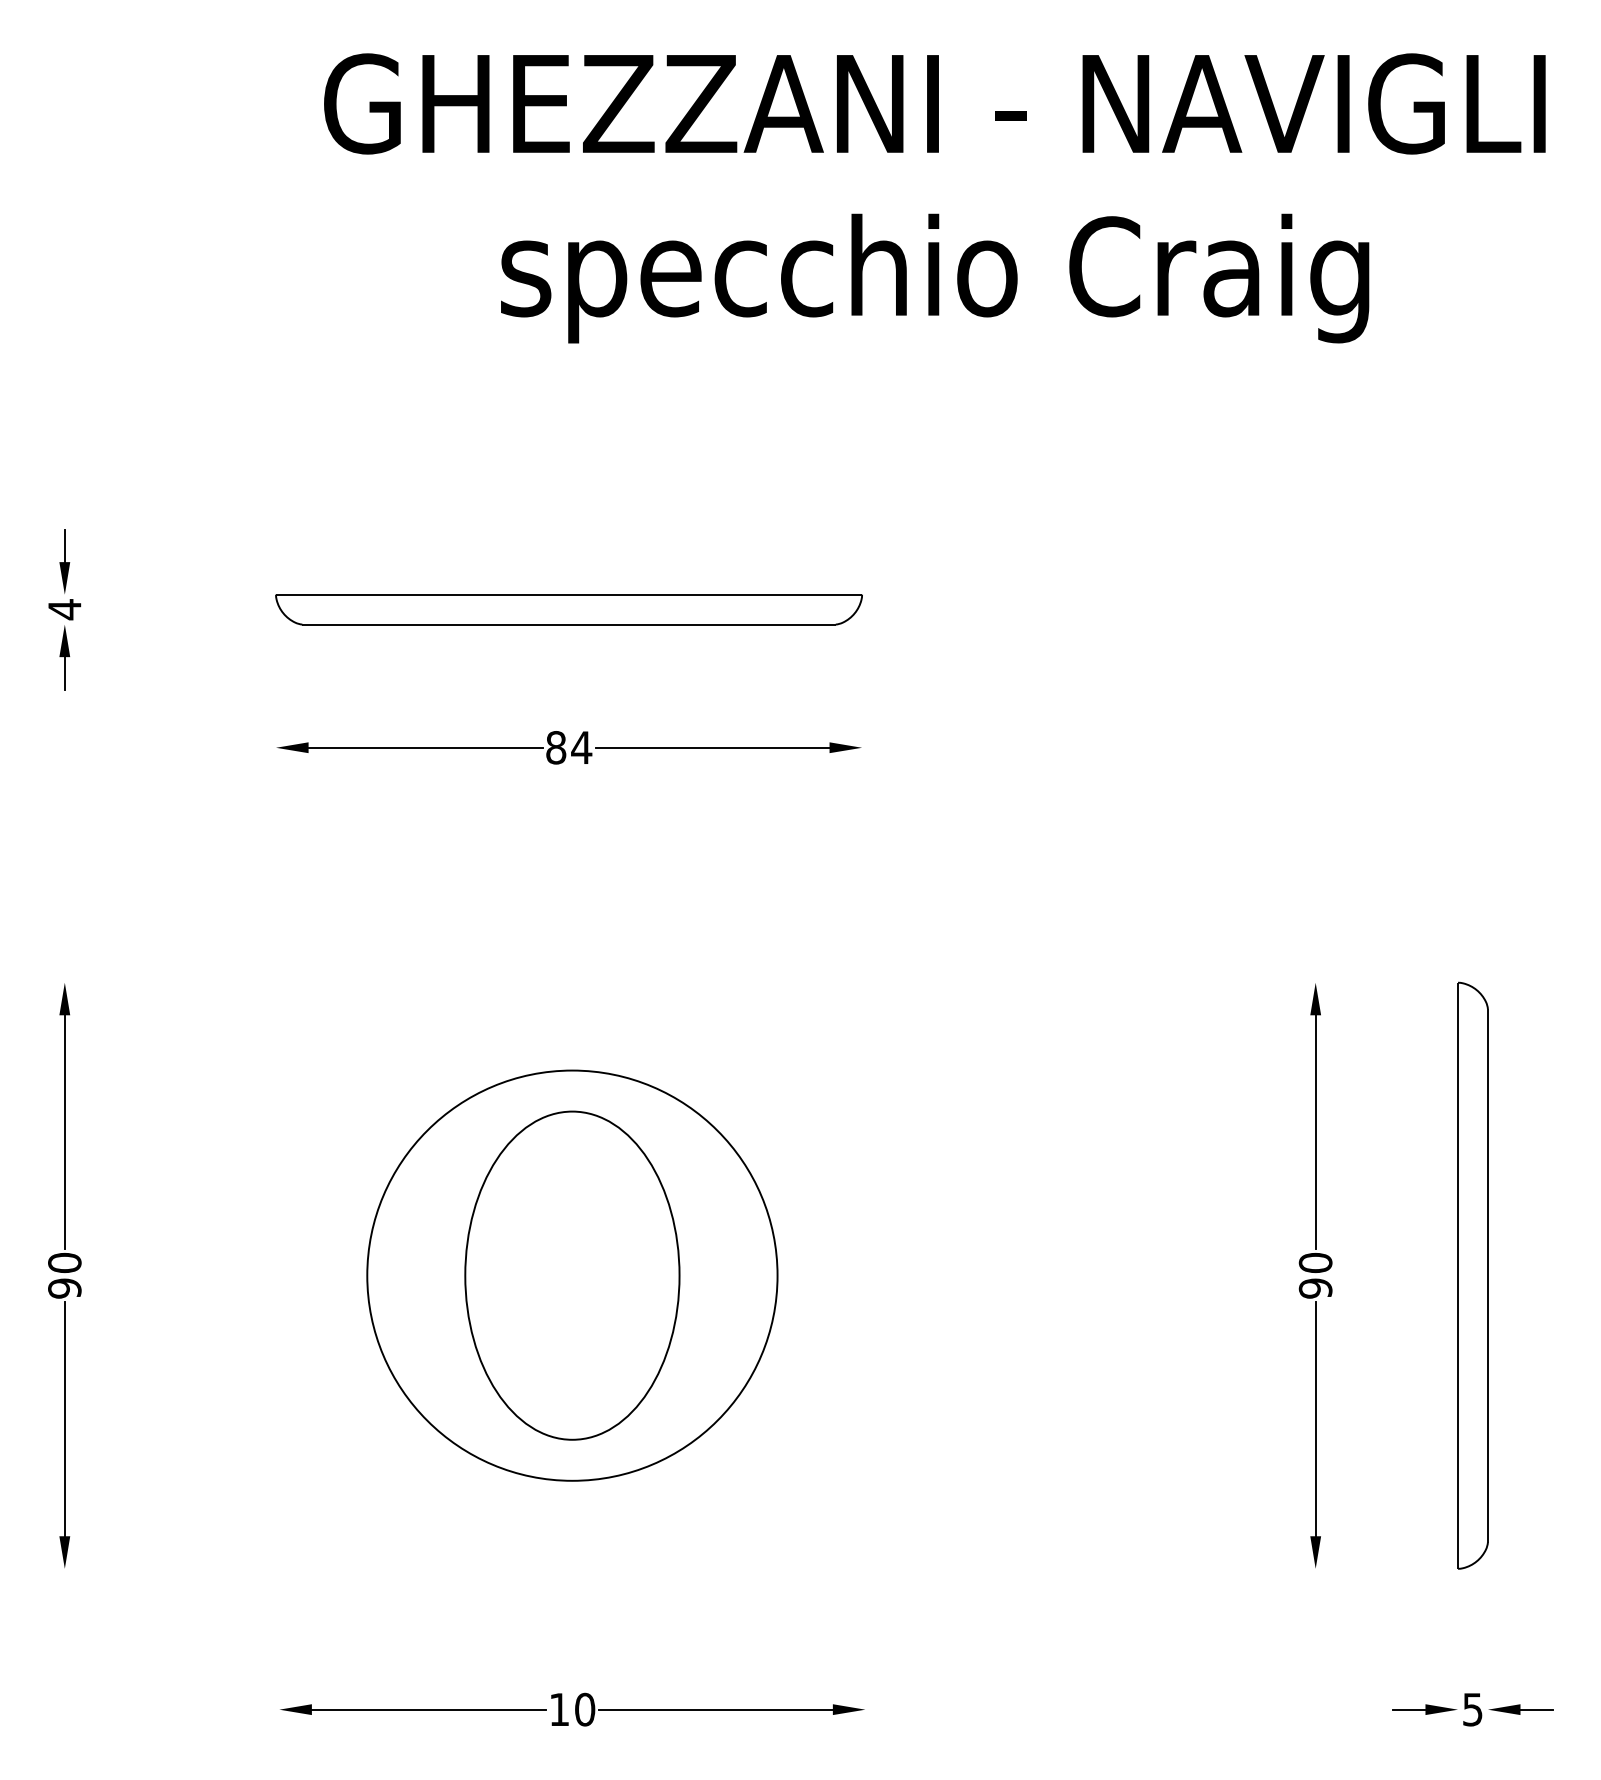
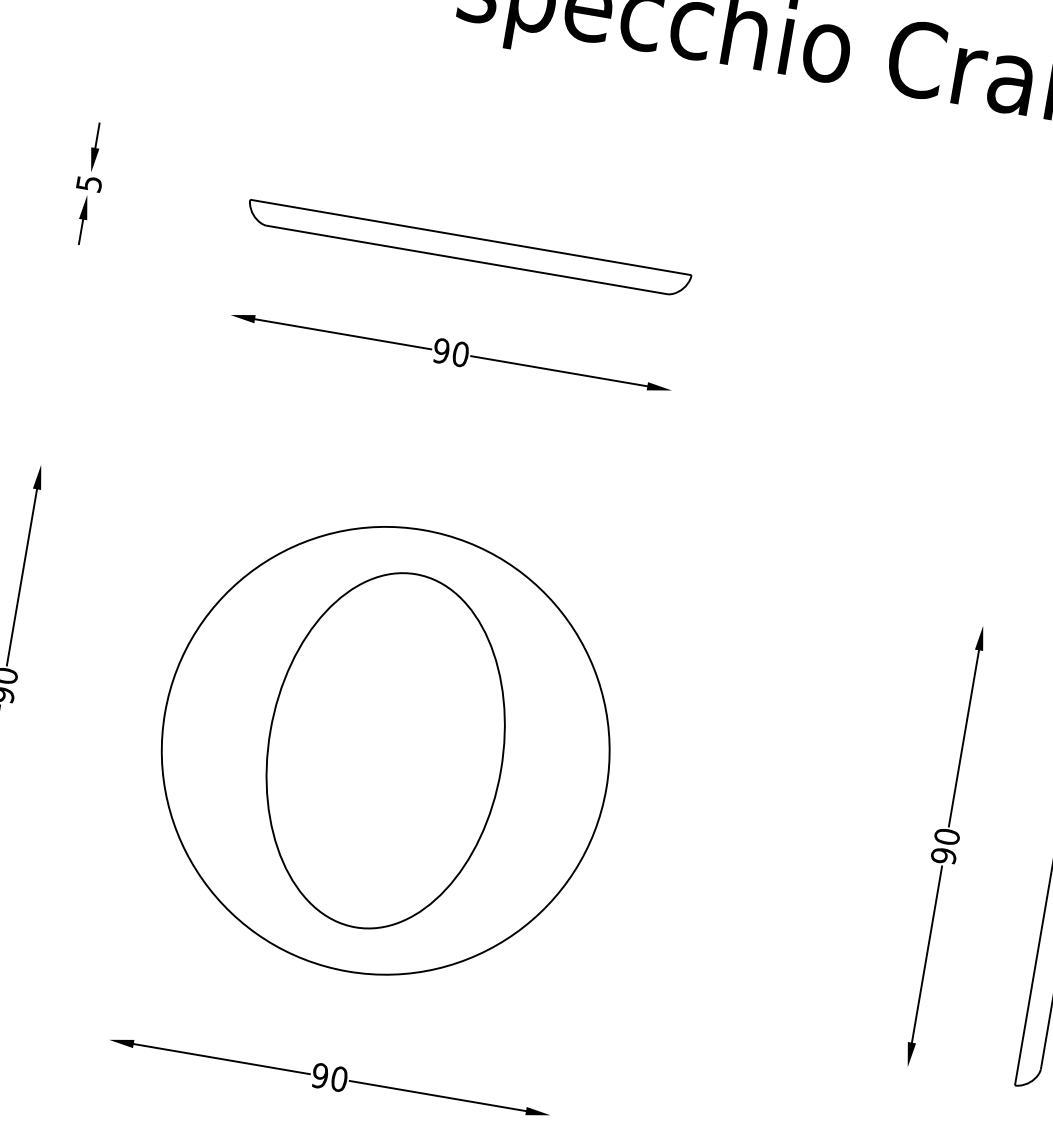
text: (64, 609) -> (89, 183), 4 -> 5
text: (569, 747) -> (451, 352), 84 -> 90
part: (572, 1275) -> (385, 750), size x1.43
text: (559, 1709) -> (320, 1075), 10 -> 90

